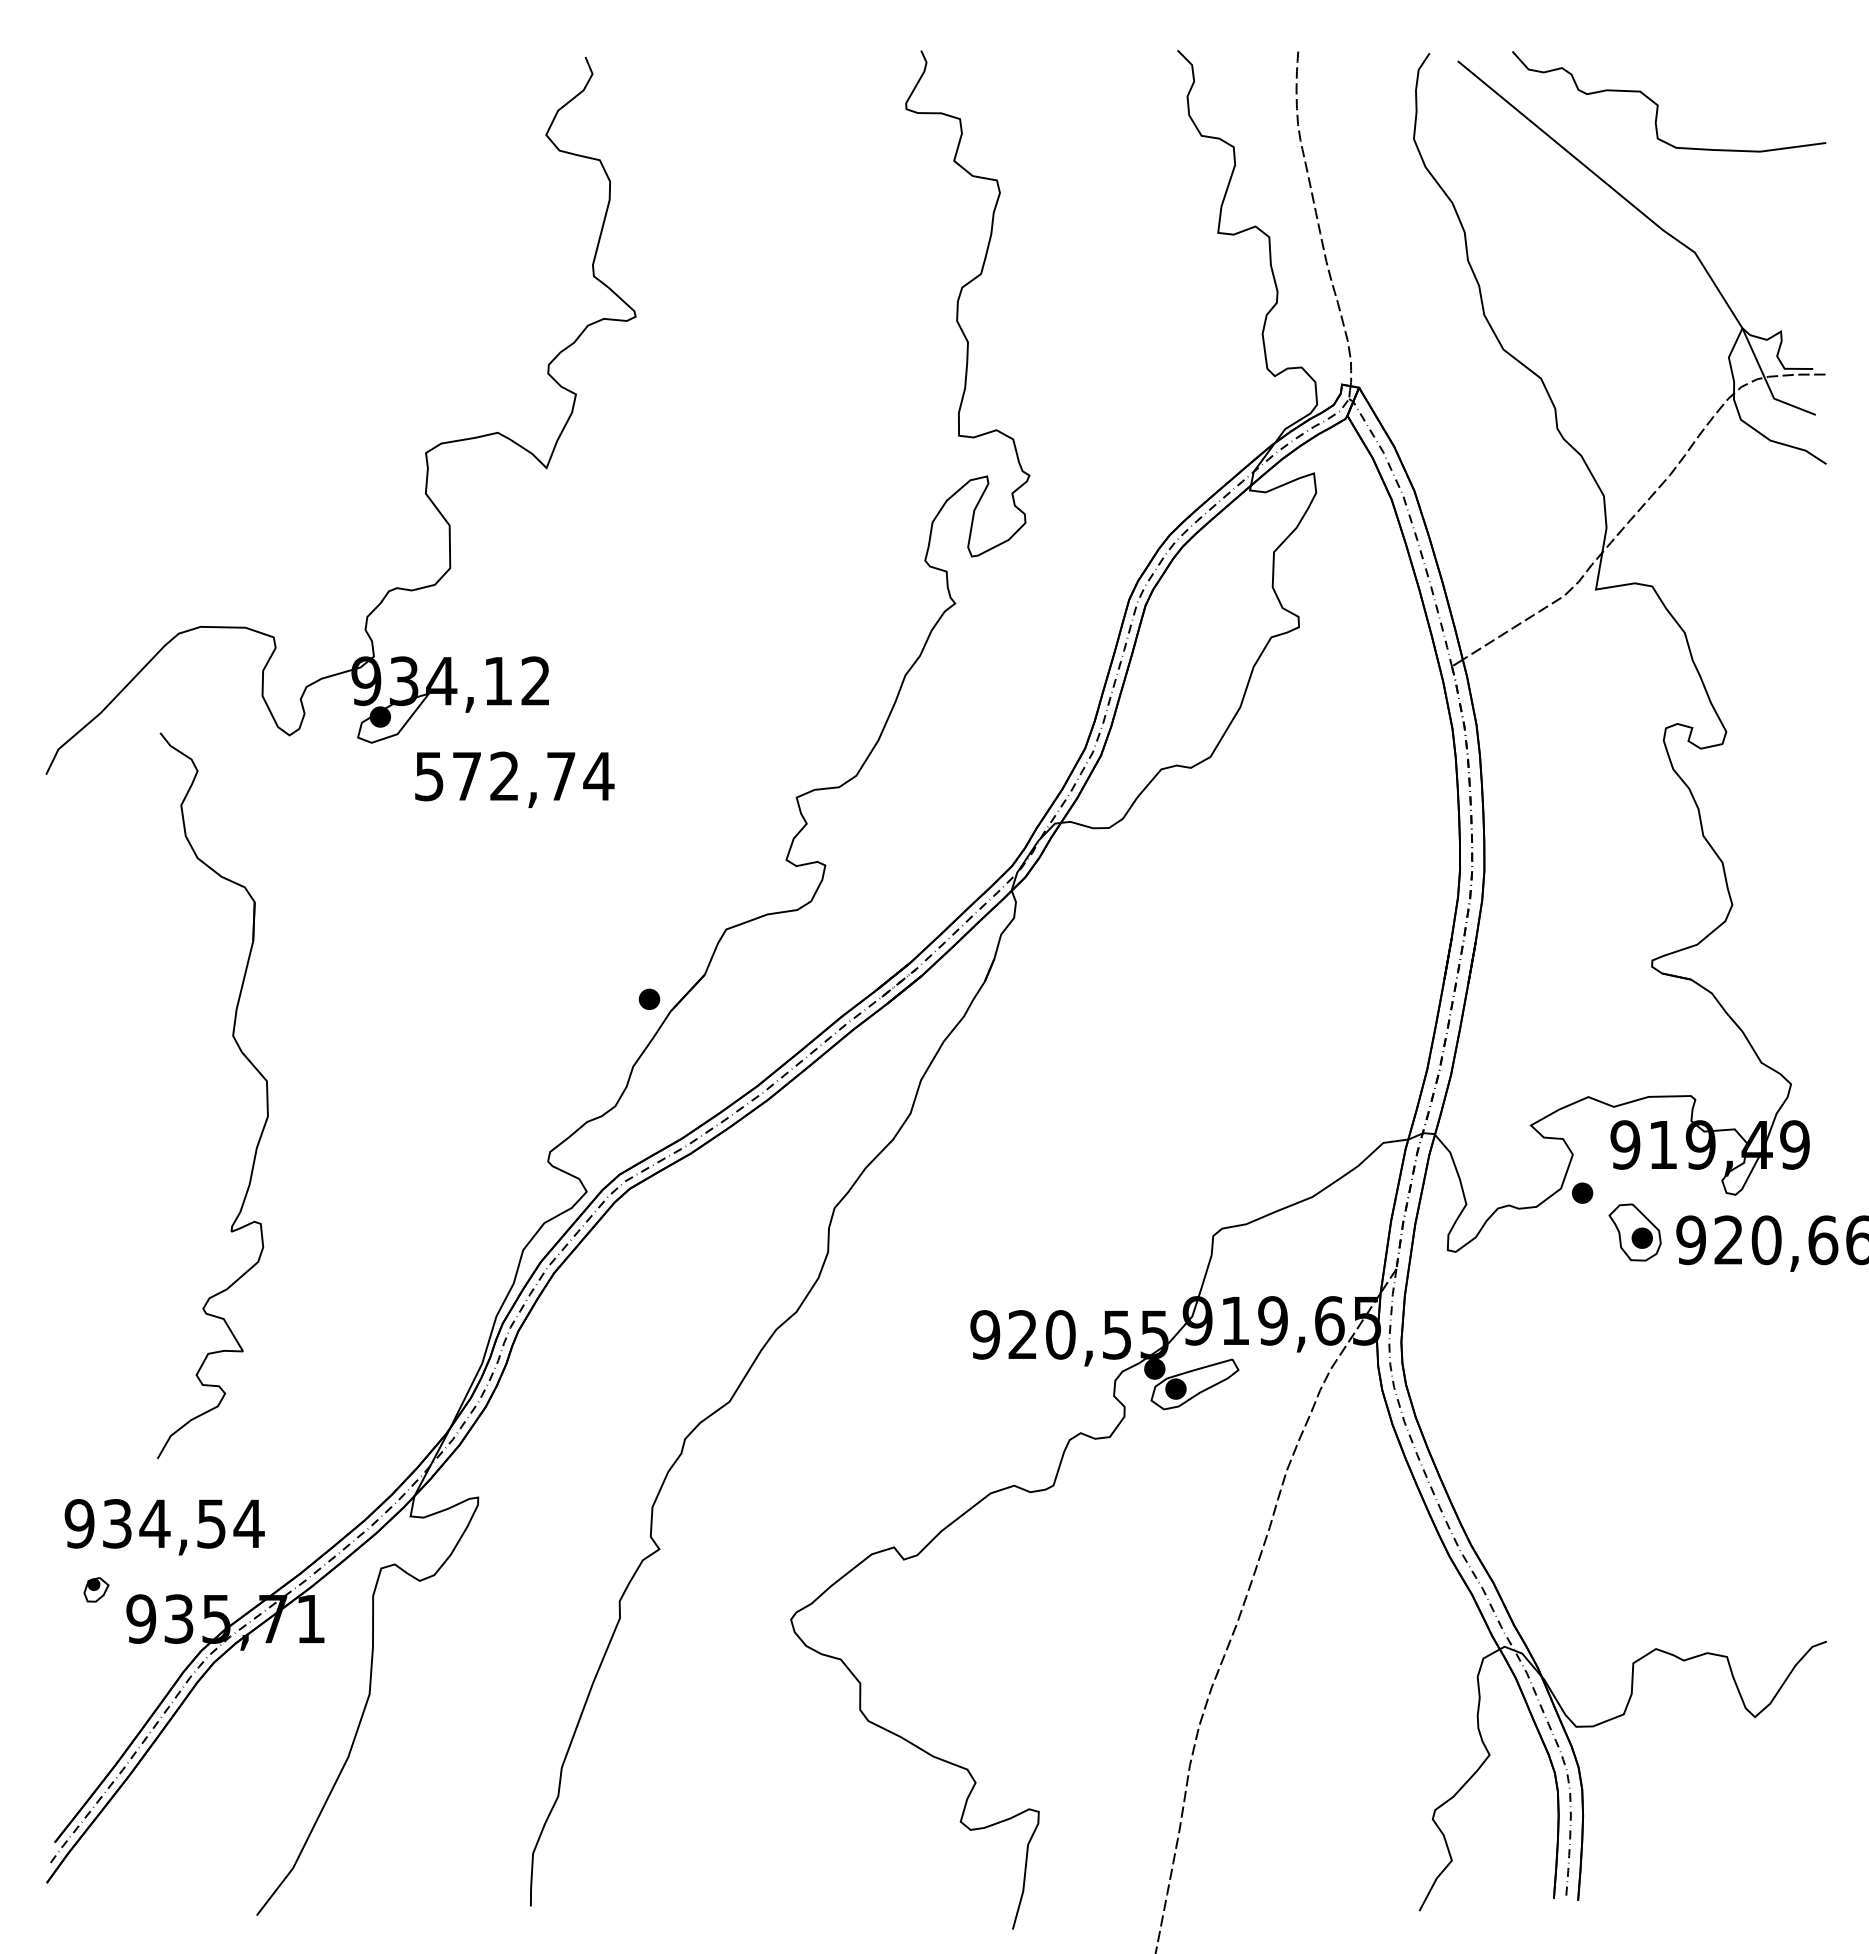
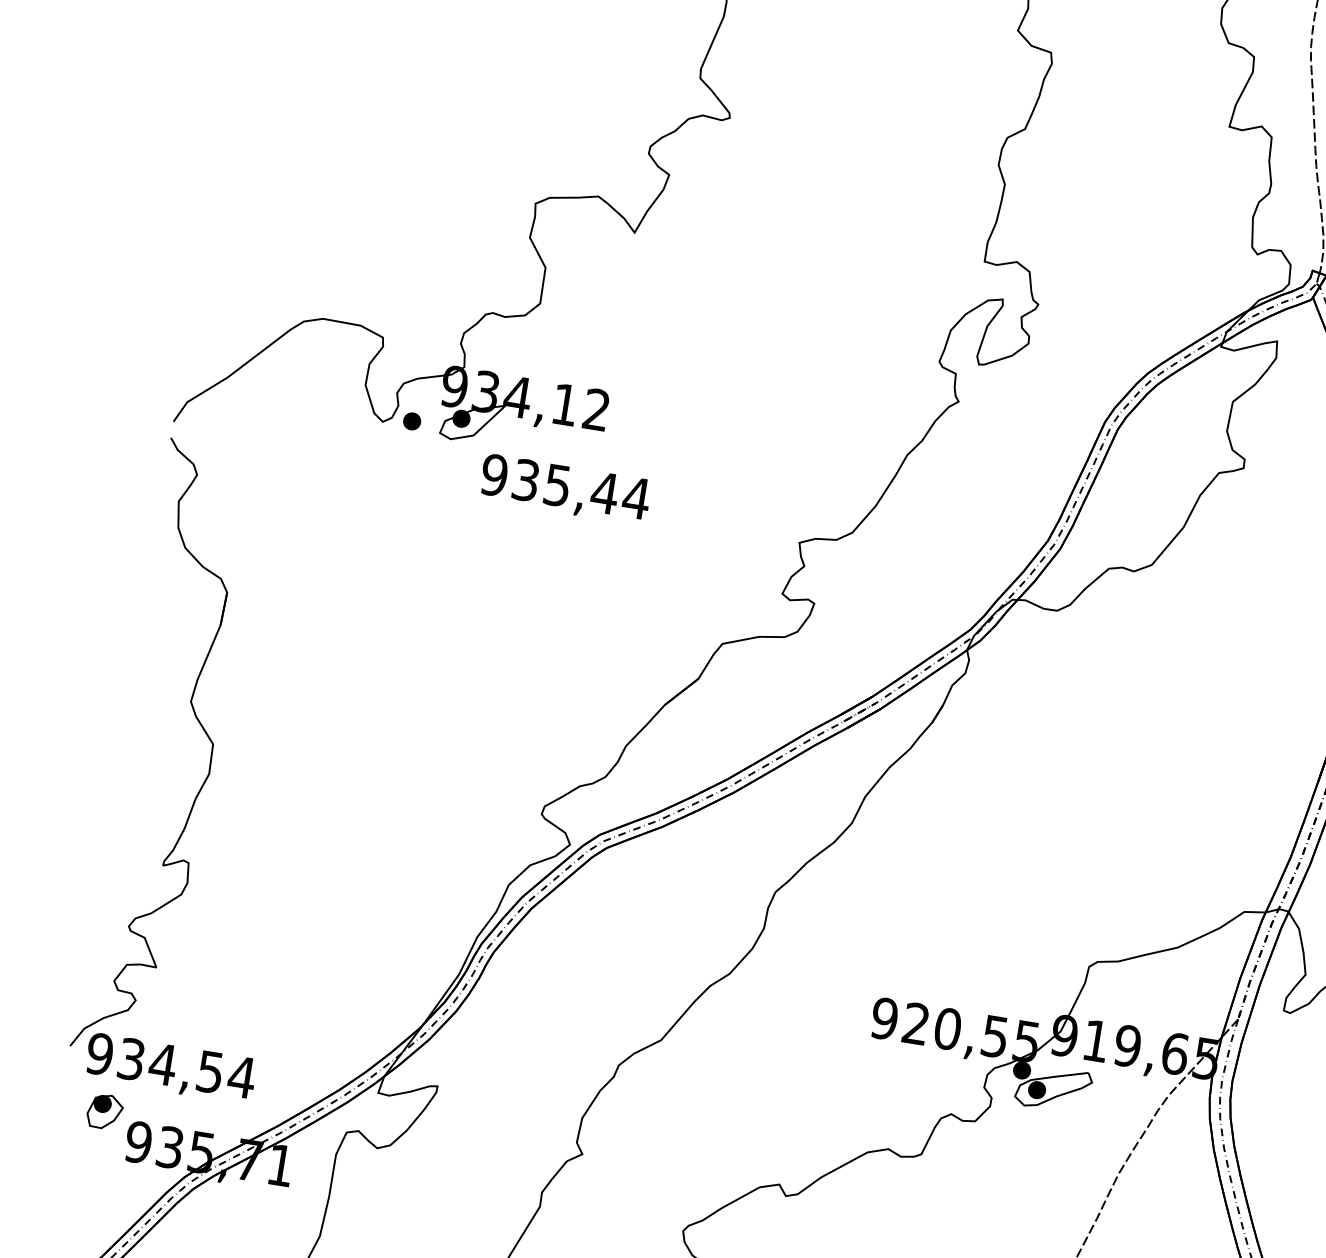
text: (495, 776) -> (549, 484), 572,74 -> 935,44
part: (649, 998) -> (412, 420), moved
part: (247, 1060) -> (199, 724), moved
part: (96, 1589) -> (105, 1111), size x1.67

